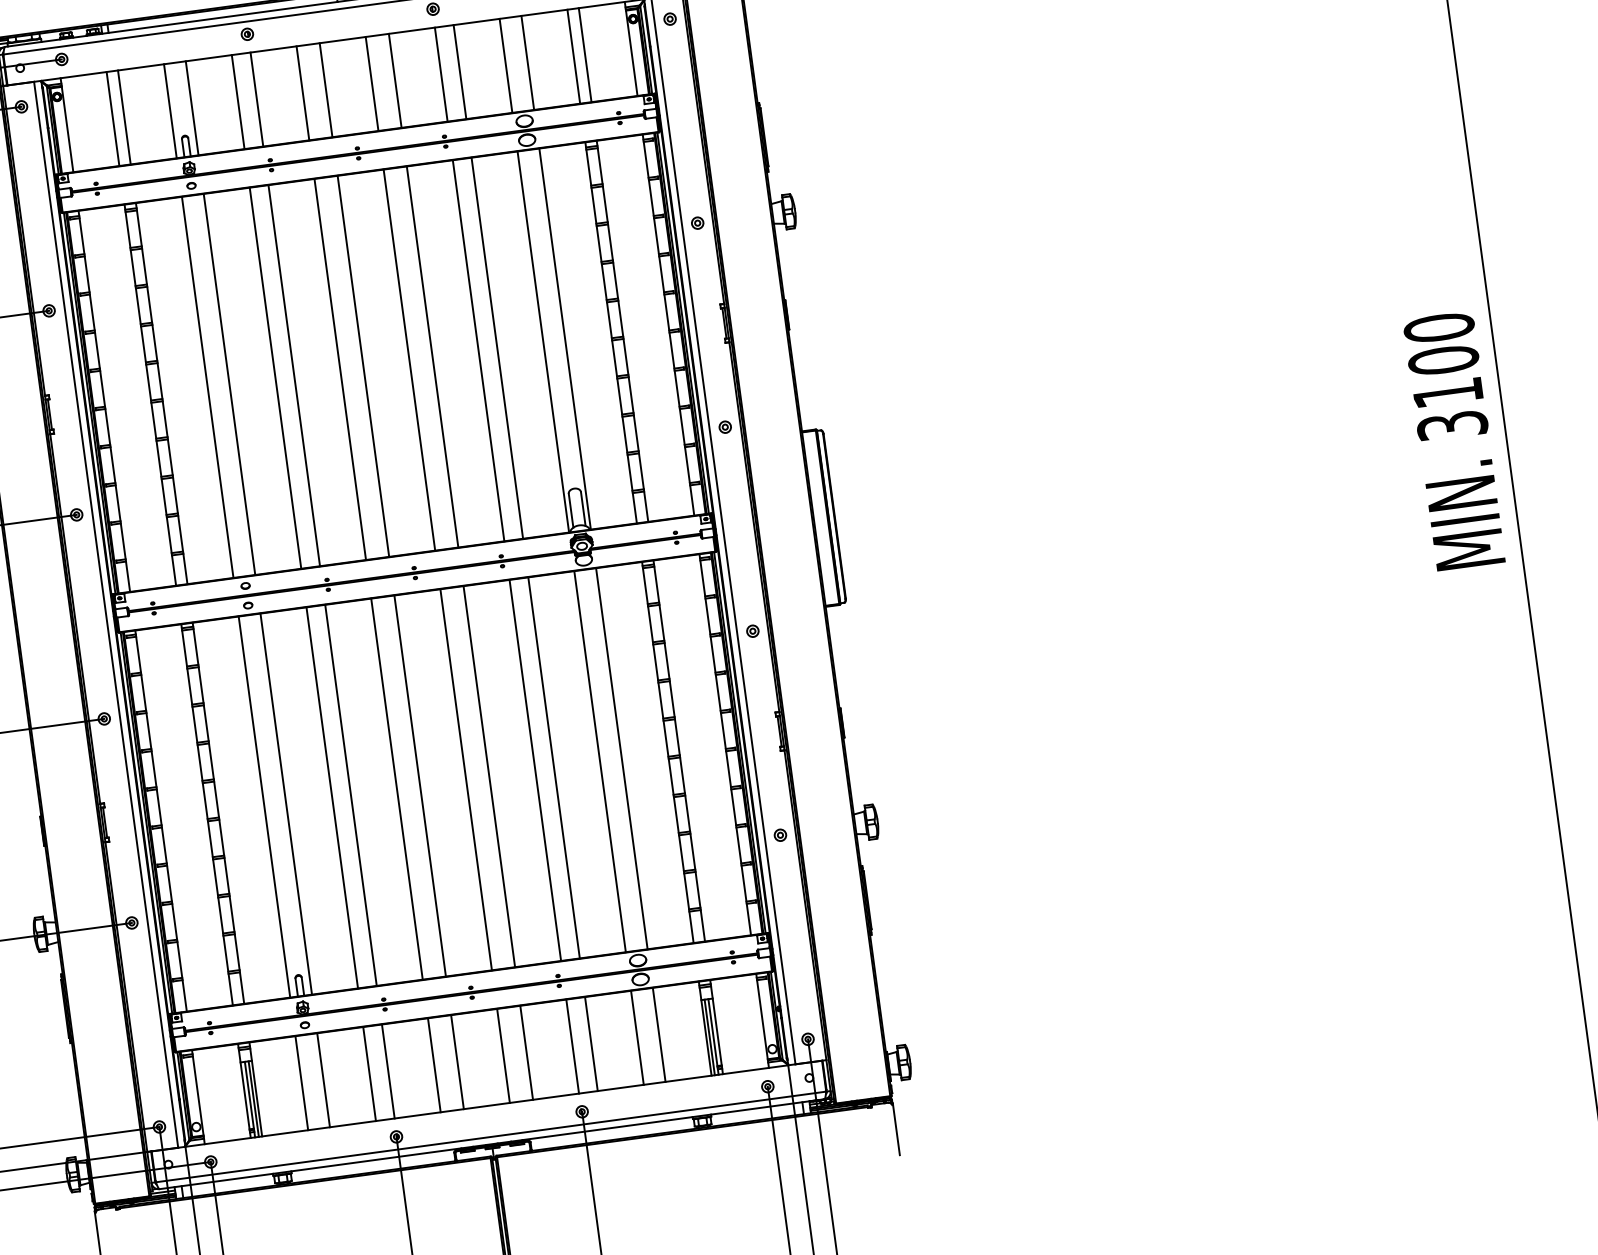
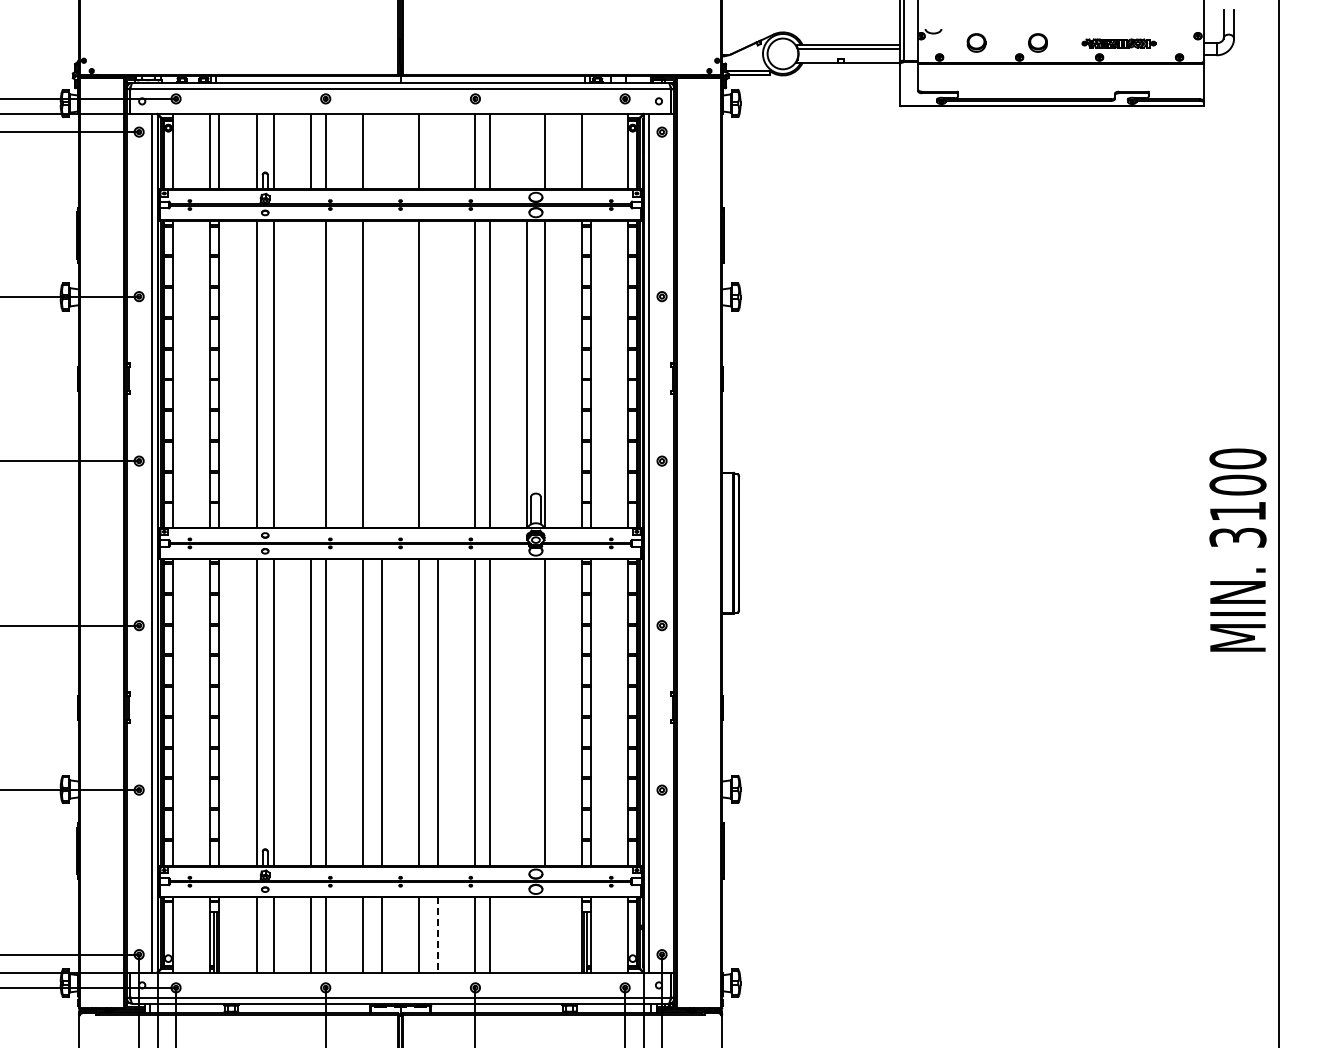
line: (584, 55) -> (590, 151), removed
line: (506, 65) -> (527, 151), removed
line: (394, 80) -> (437, 151), removed
line: (326, 90) -> (382, 151), removed
line: (432, 356) -> (437, 373), removed
line: (363, 365) -> (382, 373), removed
line: (275, 377) -> (311, 373), removed
line: (600, 761) -> (527, 712), removed
line: (659, 1035) -> (544, 935), removed
line: (637, 1038) -> (527, 935), removed
line: (526, 1053) -> (437, 935), solid -> dashed

